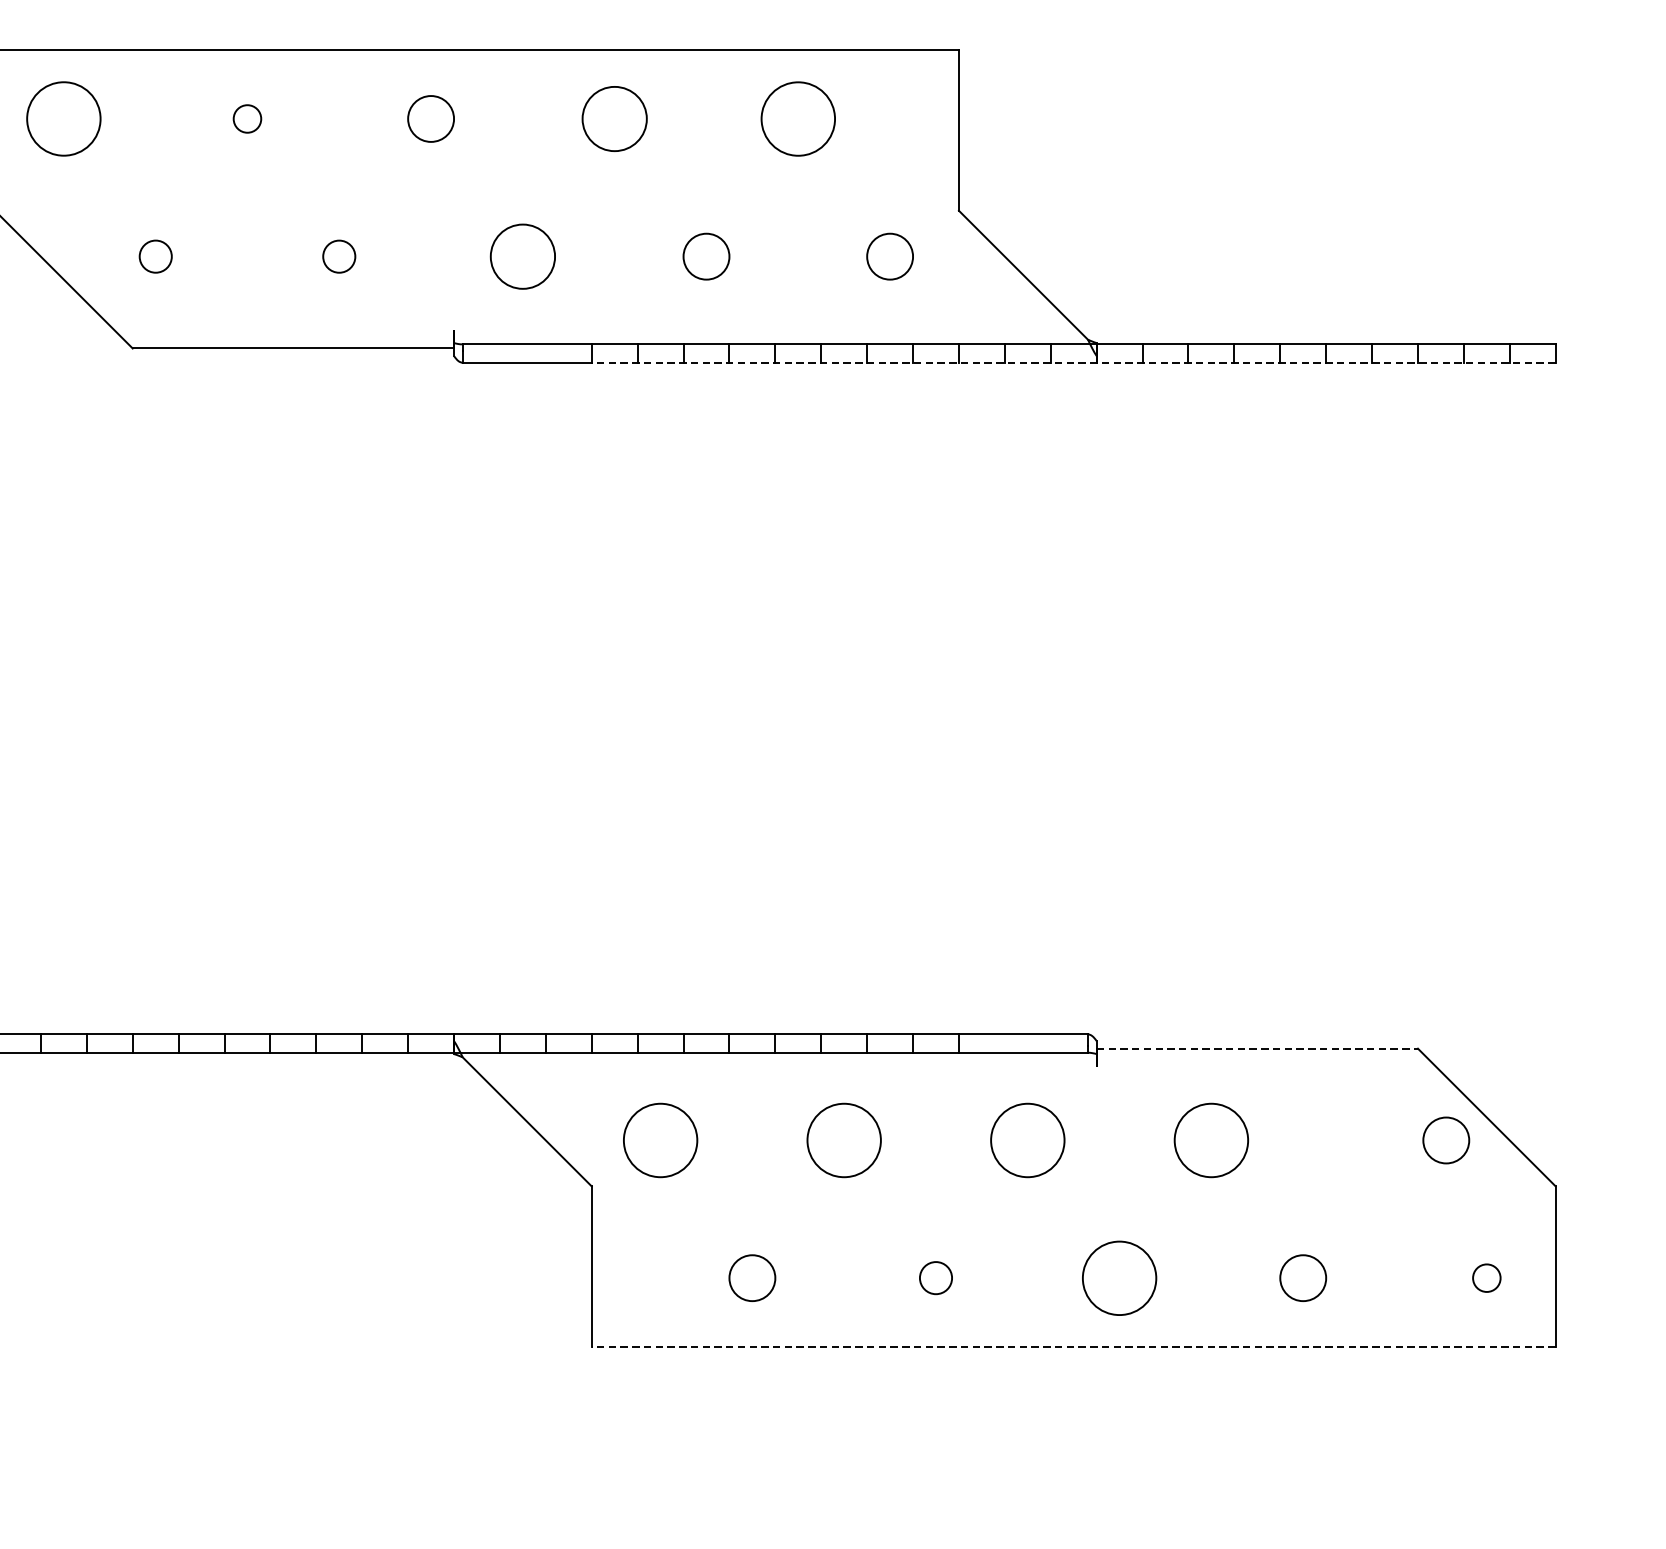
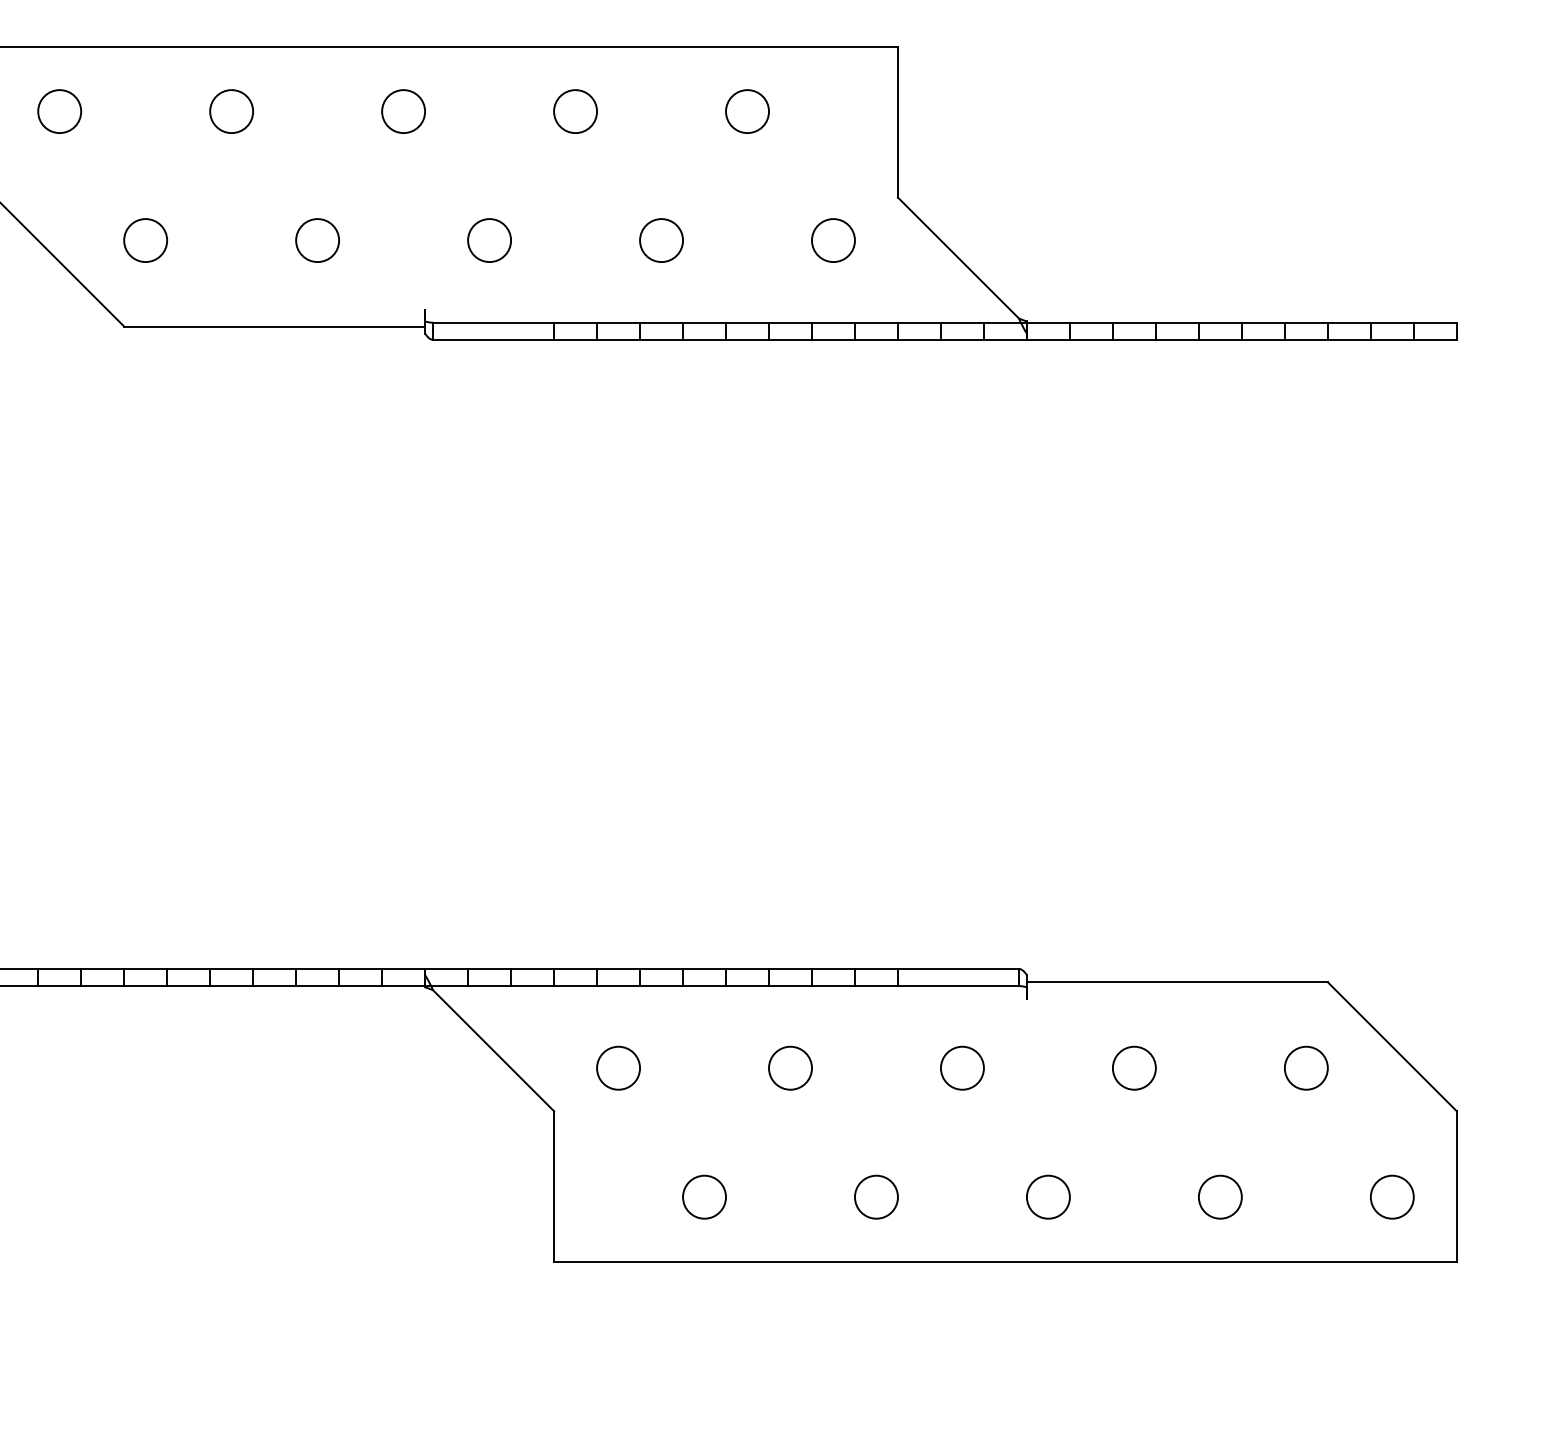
circle: (63, 118) -> (59, 111), size x0.62
circle: (247, 118) -> (231, 111), size x1.67
circle: (614, 118) -> (575, 111), size x0.71
circle: (798, 118) -> (747, 111), size x0.62
circle: (155, 256) -> (145, 240), size x1.43
circle: (339, 256) -> (317, 240), size x1.43
circle: (522, 256) -> (489, 240), size x0.71
line: (1072, 362) -> (1004, 339), dashed -> solid
line: (1257, 1048) -> (1177, 982), dashed -> solid
circle: (660, 1139) -> (618, 1067), size x0.62
circle: (844, 1139) -> (790, 1067), size x0.62
circle: (1026, 1139) -> (961, 1067), size x0.62
circle: (1210, 1139) -> (1133, 1067), size x0.62
circle: (1446, 1139) -> (1306, 1067), moved
circle: (936, 1277) -> (876, 1196), size x1.43
circle: (1119, 1277) -> (1048, 1196), size x0.62
circle: (1485, 1277) -> (1391, 1196), size x1.67
line: (1072, 1346) -> (1004, 1261), dashed -> solid

